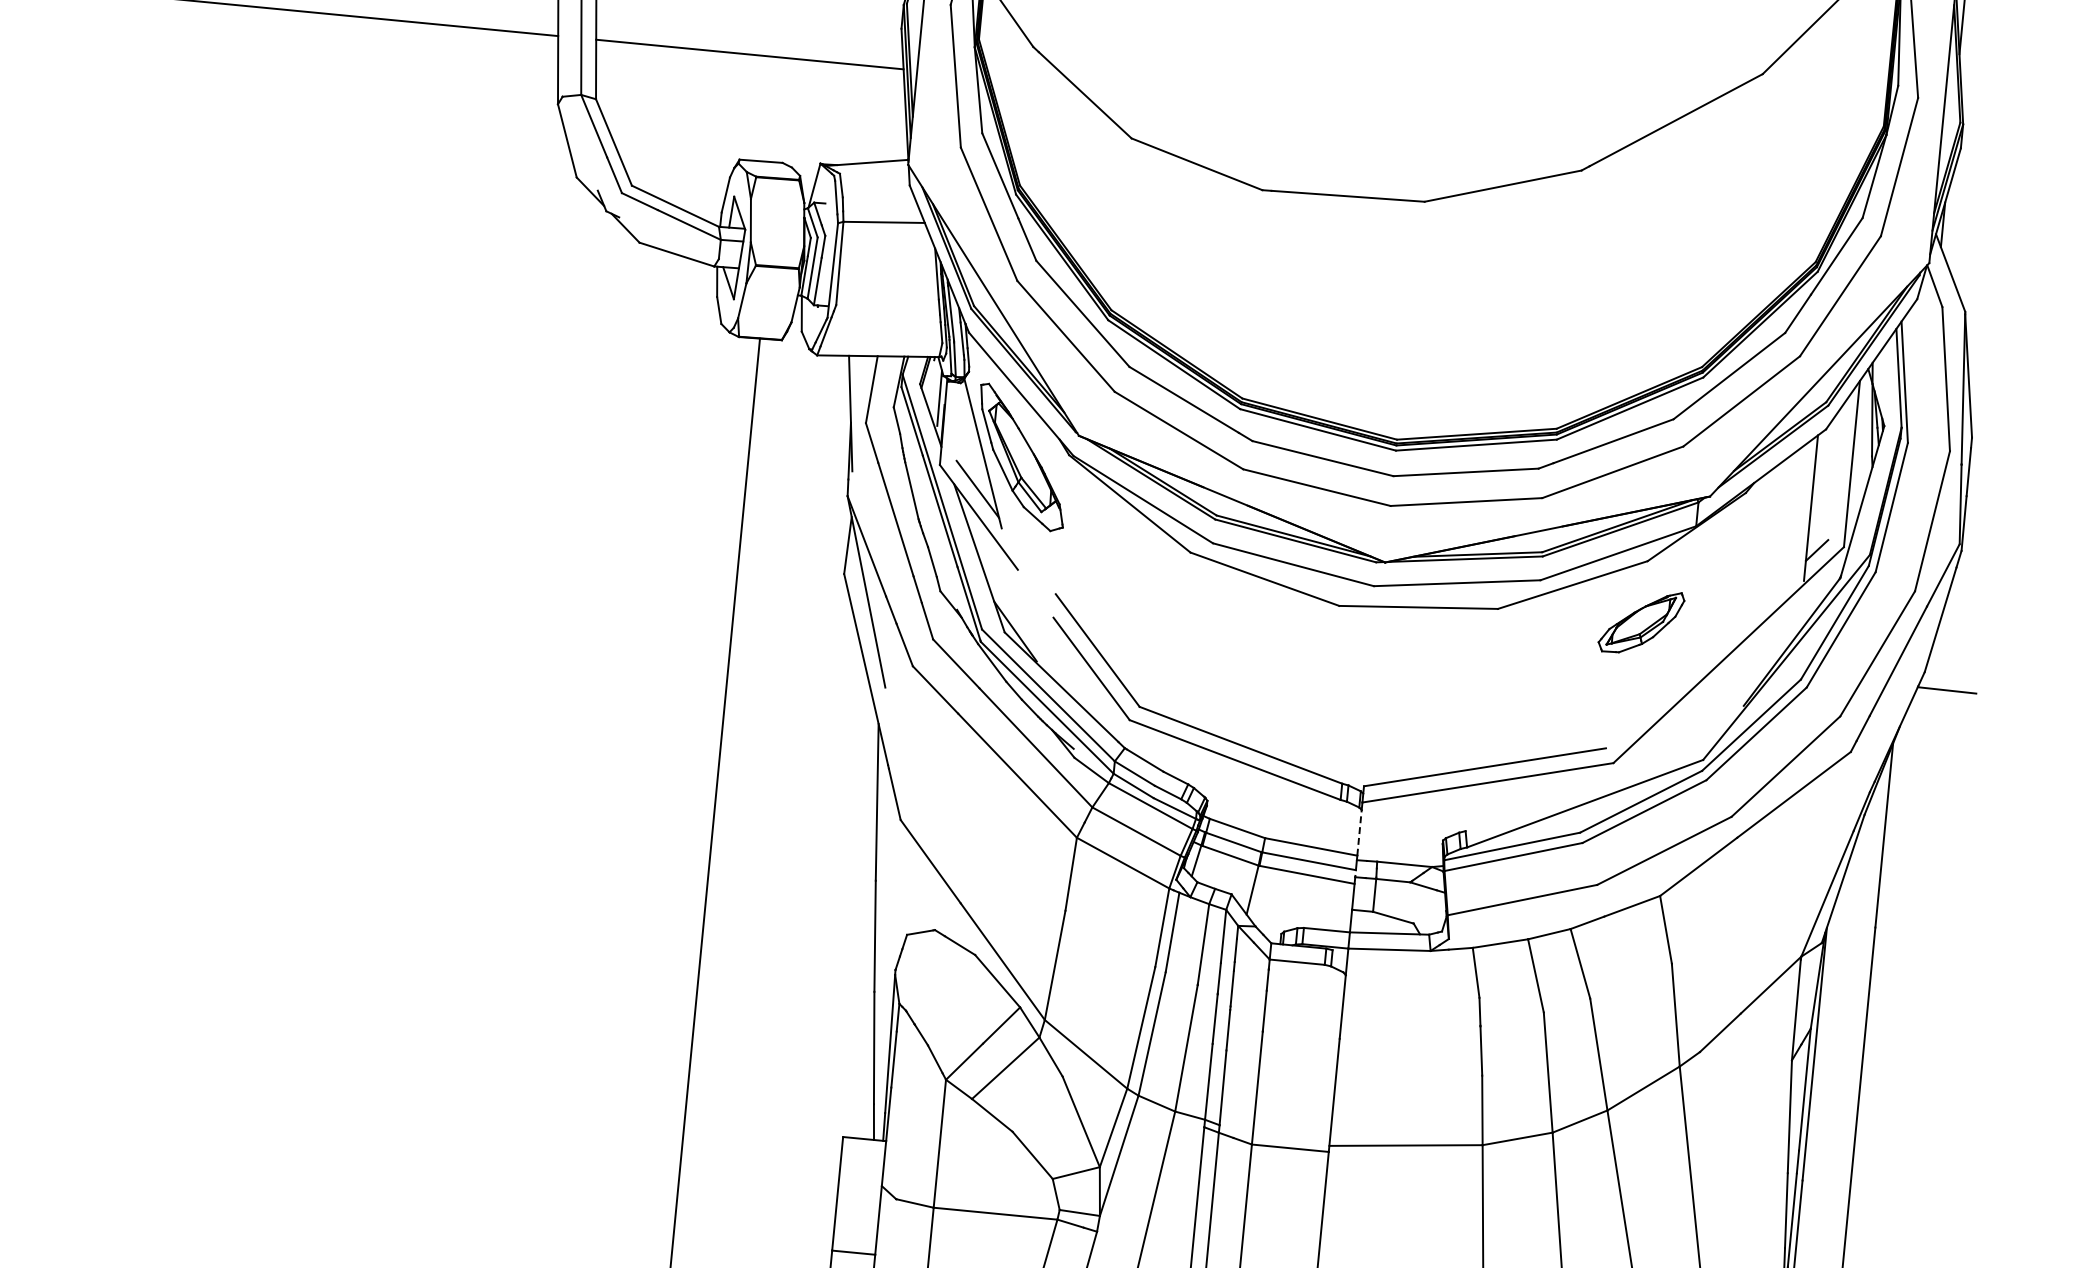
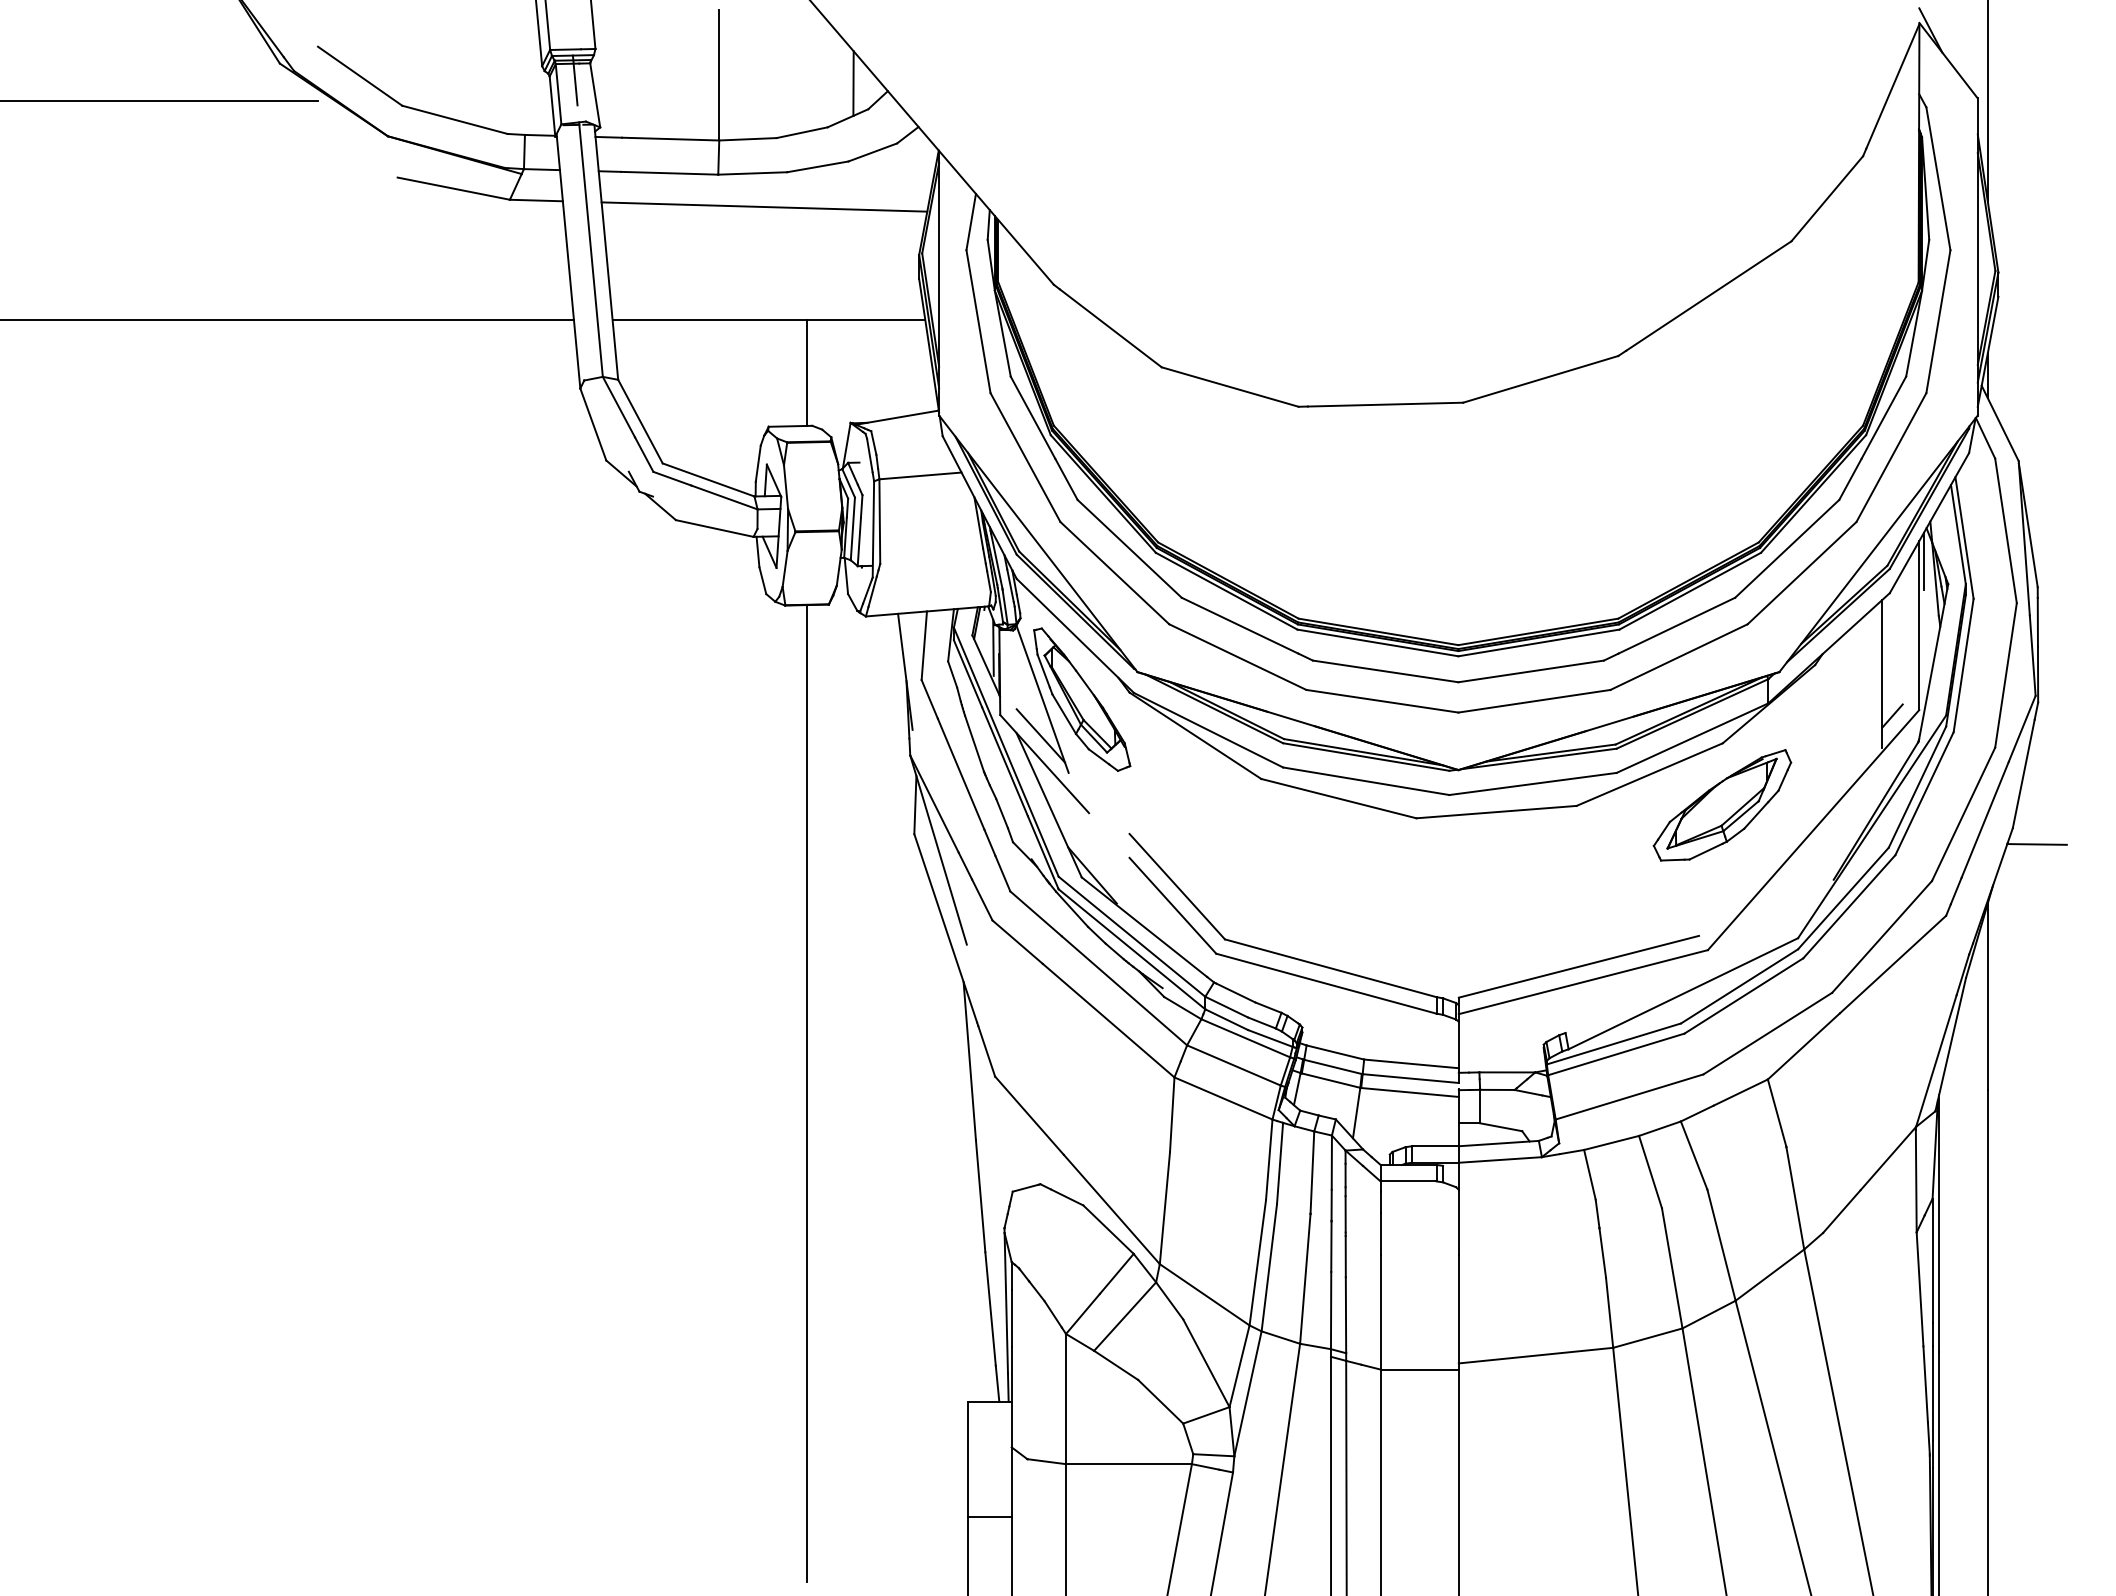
line: (781, 109) -> (806, 372), added
line: (1862, 401) -> (1923, 561), added
part: (1641, 622) -> (1722, 805), size x1.67
line: (1359, 832) -> (1458, 1044), dashed -> solid

